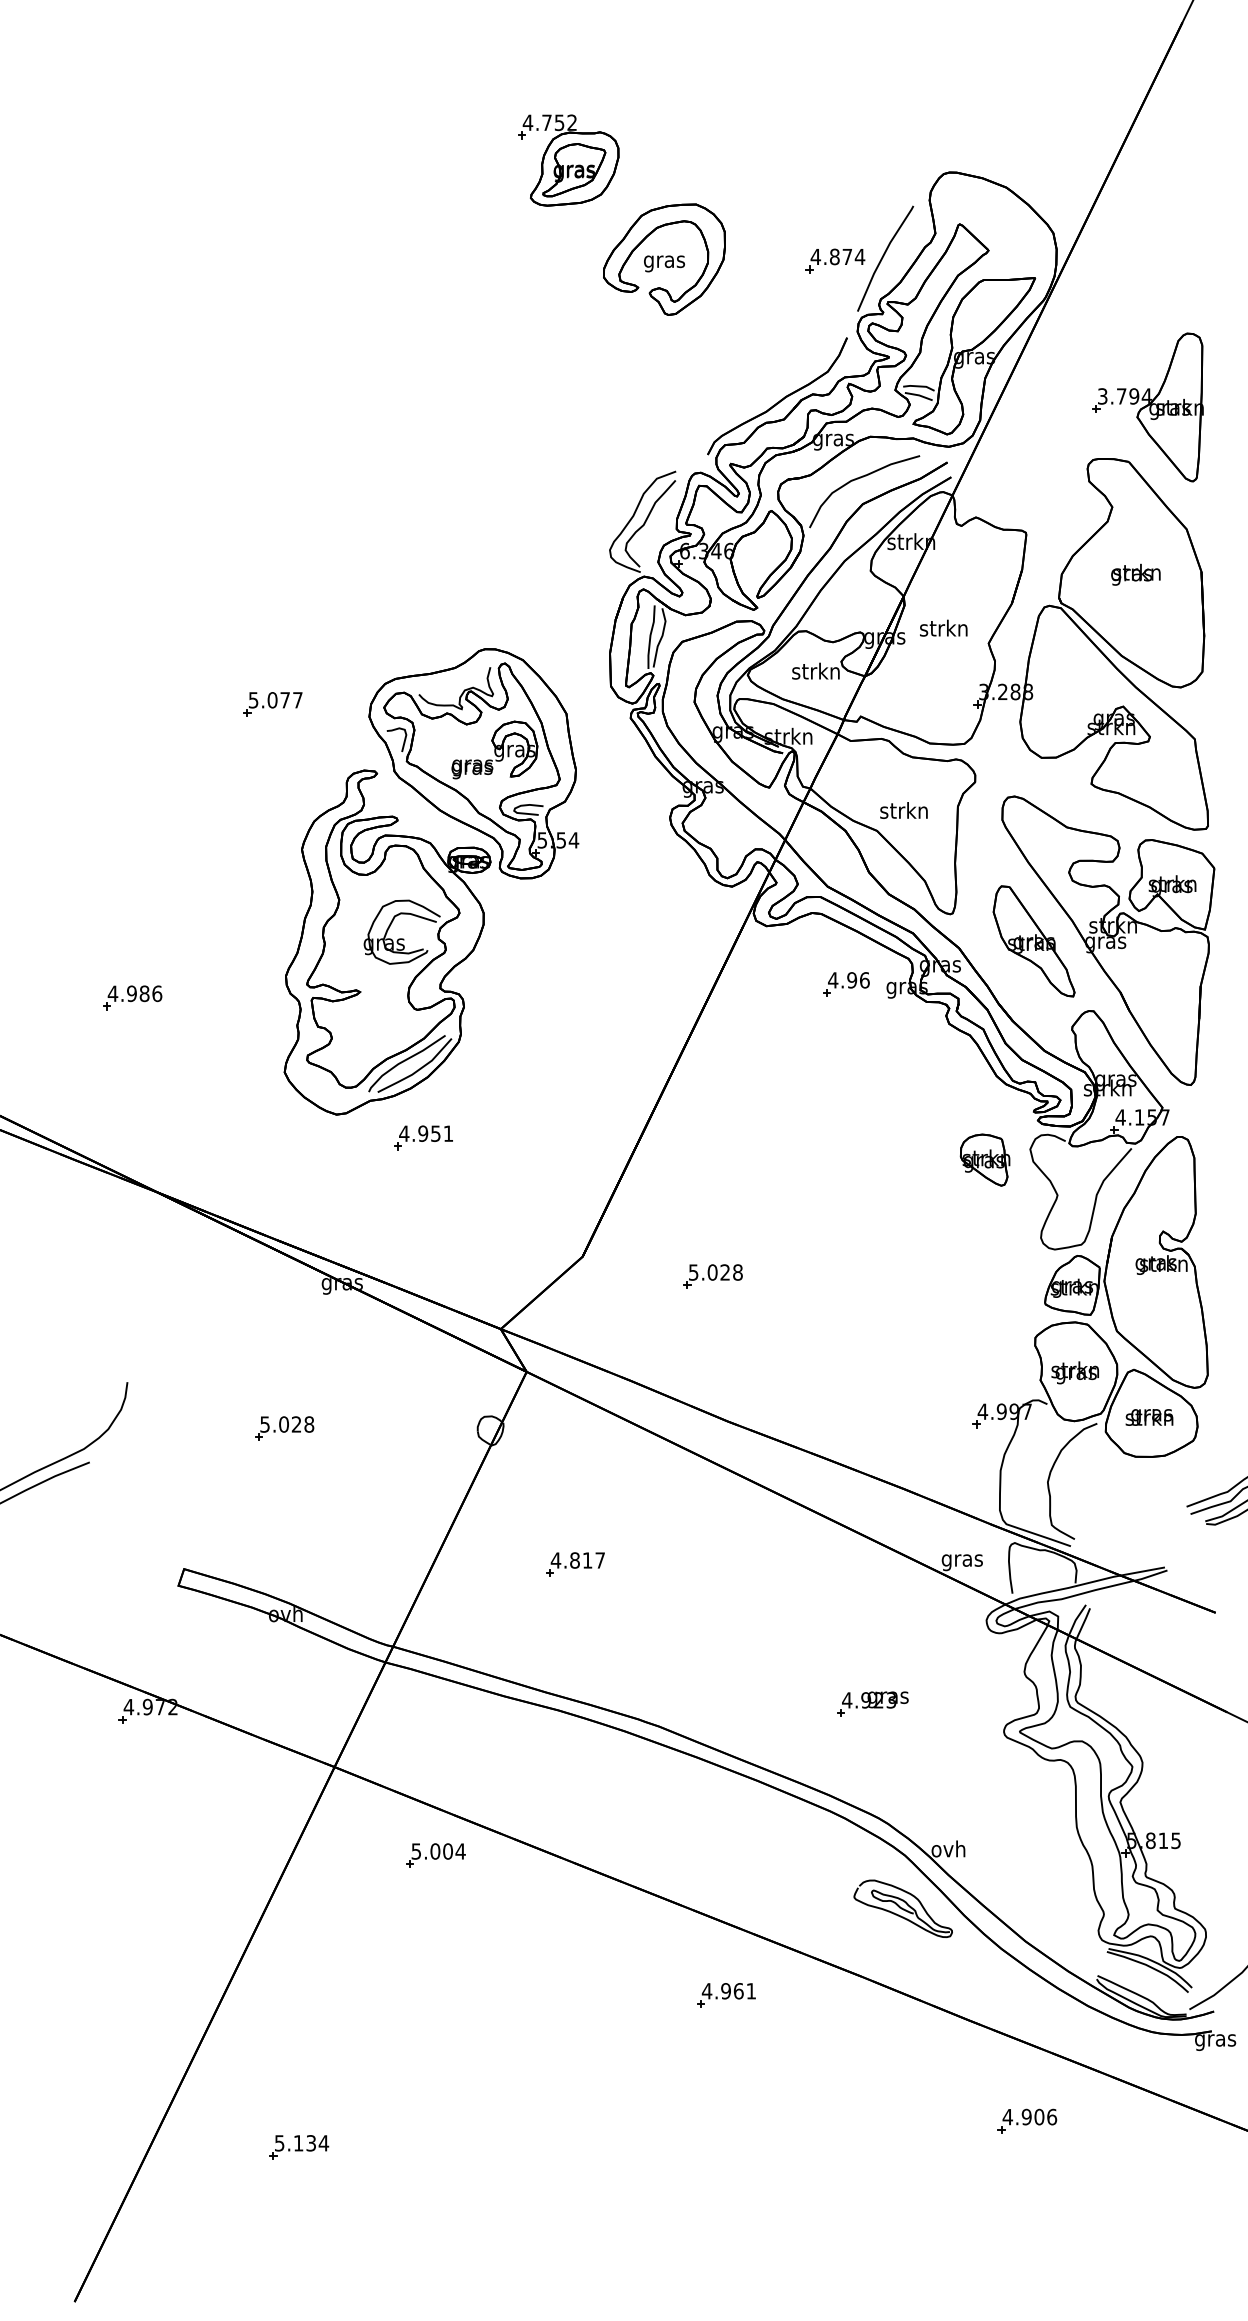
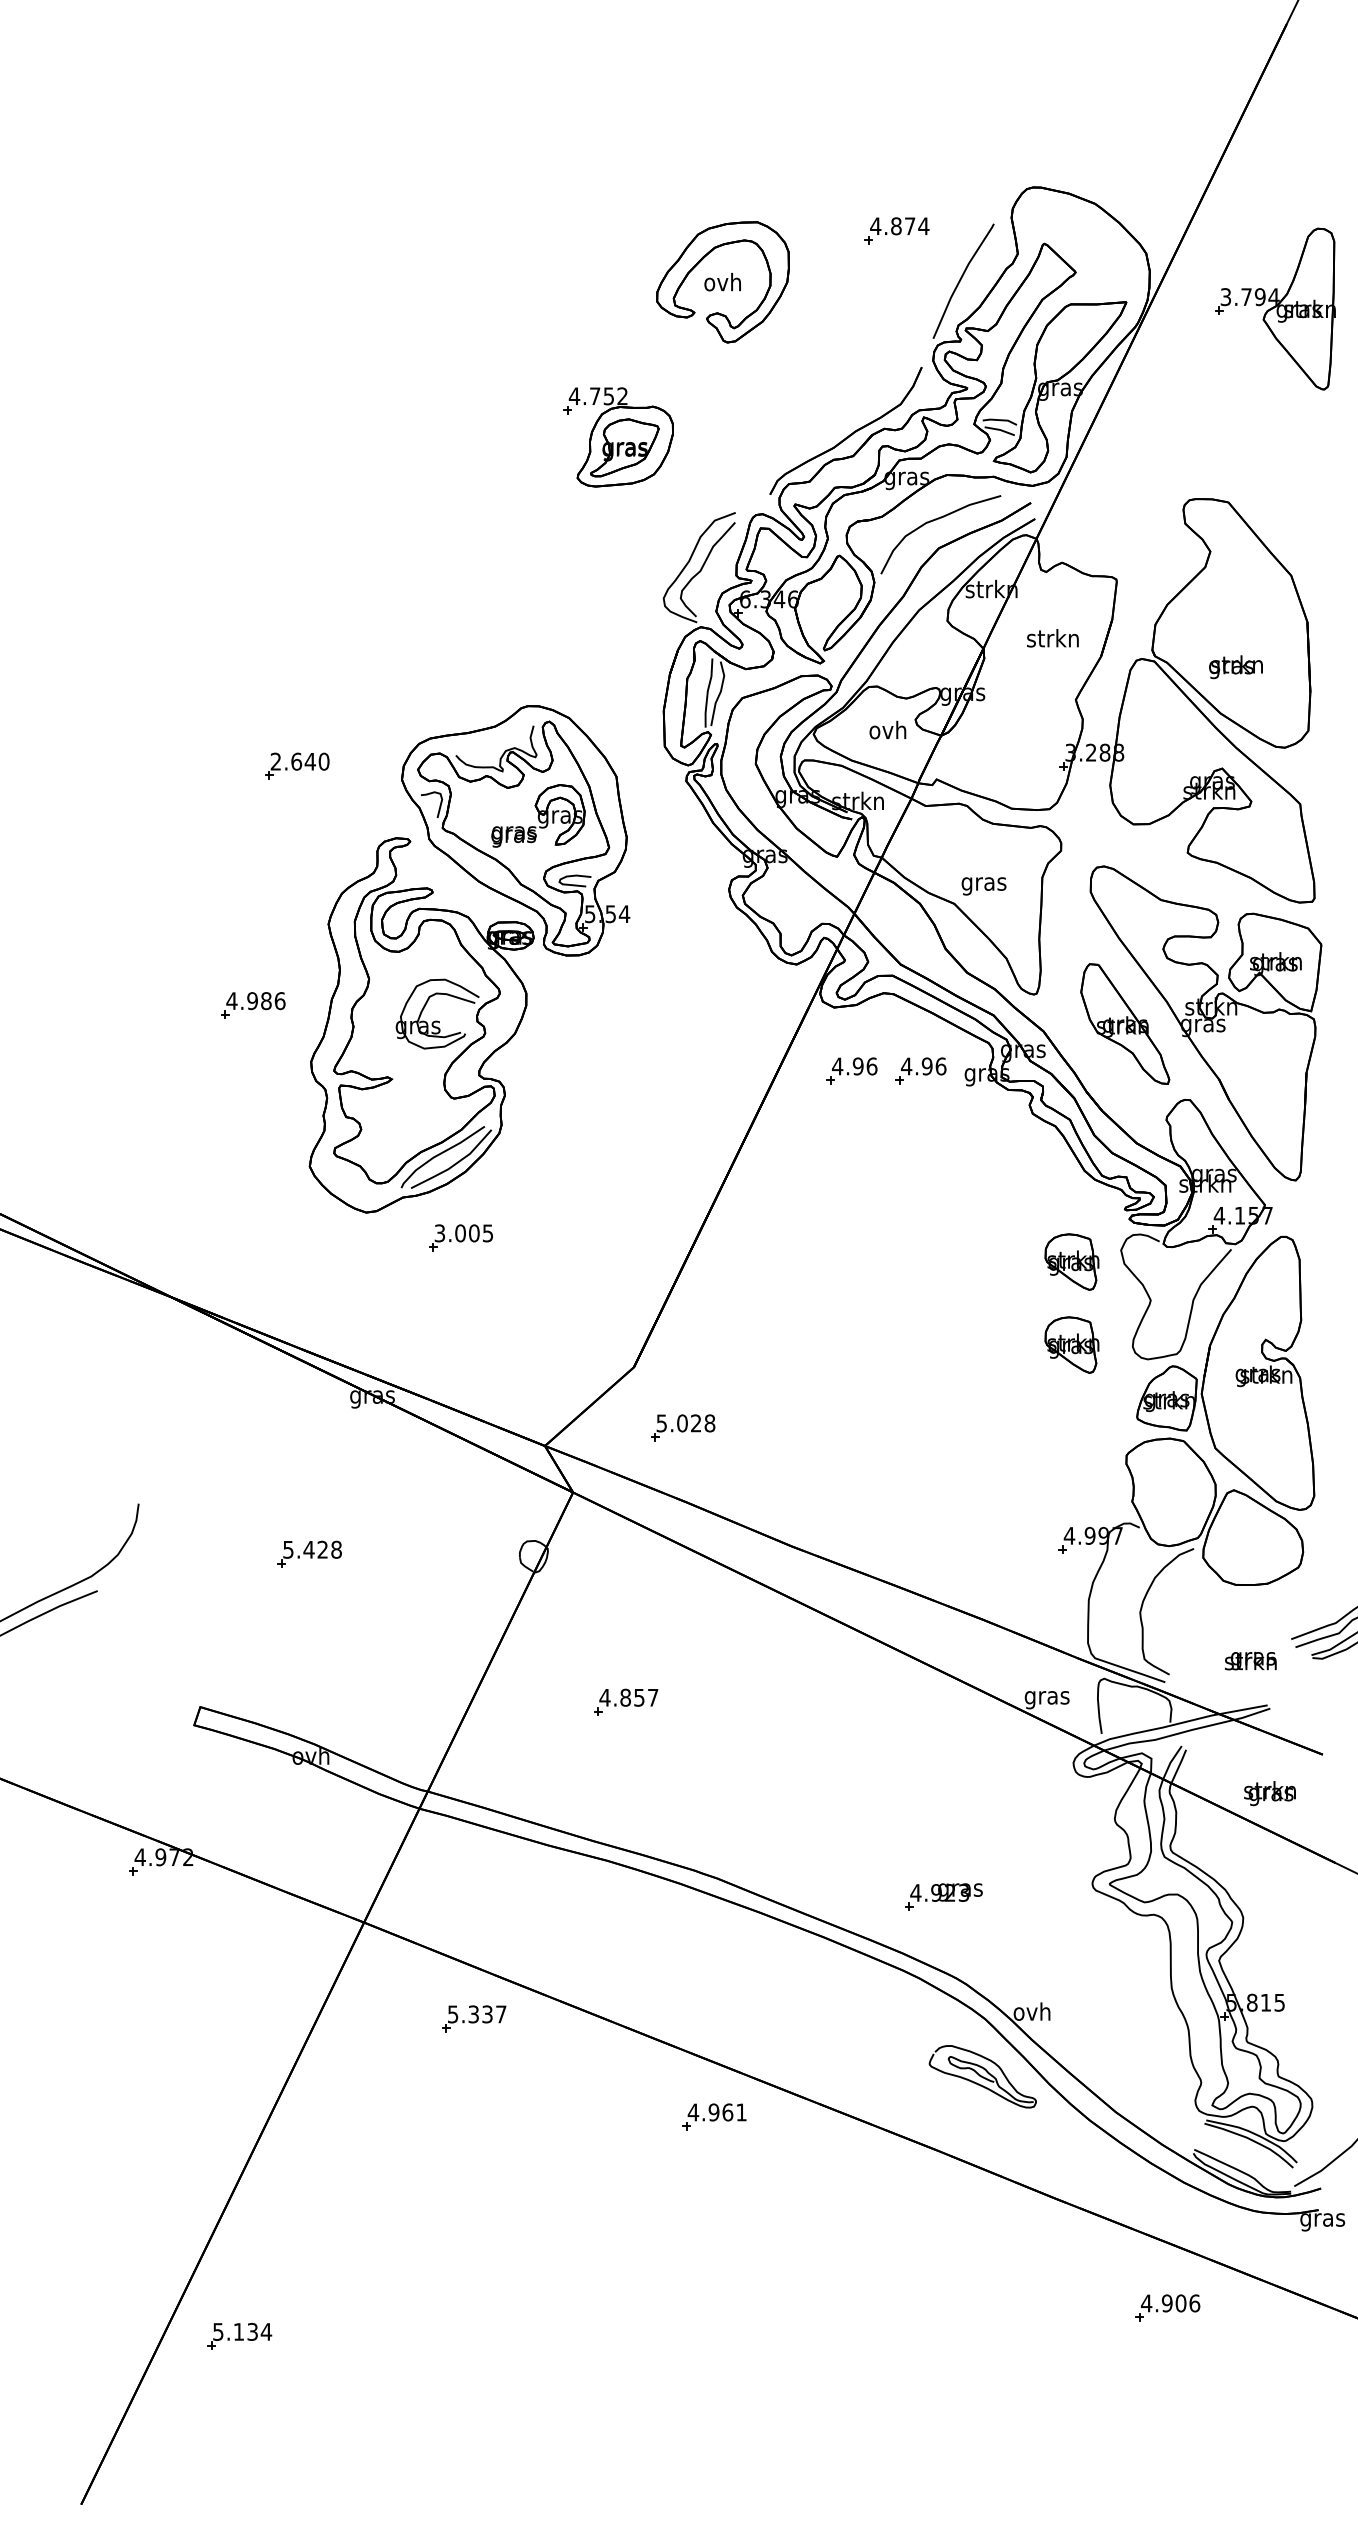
part: (568, 160) -> (618, 437), moved
part: (834, 260) -> (896, 230), moved
text: (663, 261) -> (722, 284), gras -> ovh
part: (1148, 406) -> (1275, 308), moved
text: (1135, 575) -> (1235, 667), moved
text: (943, 628) -> (1052, 638), moved
text: (815, 670) -> (887, 729), strkn -> ovh
text: (275, 700) -> (299, 761), 5.077 -> 2.640
text: (903, 812) -> (983, 883), strkn -> gras
part: (782, 984) -> (851, 1070), added
part: (132, 997) -> (253, 1005), moved
text: (425, 1133) -> (463, 1233), 4.951 -> 3.005
part: (984, 1235) -> (1071, 1344), added
part: (713, 1276) -> (683, 1427), moved
text: (1074, 1372) -> (1269, 1793), moved
text: (1149, 1416) -> (1250, 1660), moved
text: (283, 1424) -> (308, 1549), 5.028 -> 5.428
text: (587, 1560) -> (639, 1697), 4.817 -> 4.857
part: (872, 1703) -> (943, 1896), moved
text: (448, 1851) -> (487, 2014), 5.004 -> 5.337
part: (726, 1994) -> (714, 2116), moved
part: (1026, 2120) -> (1167, 2307), moved
part: (299, 2147) -> (239, 2336), moved

